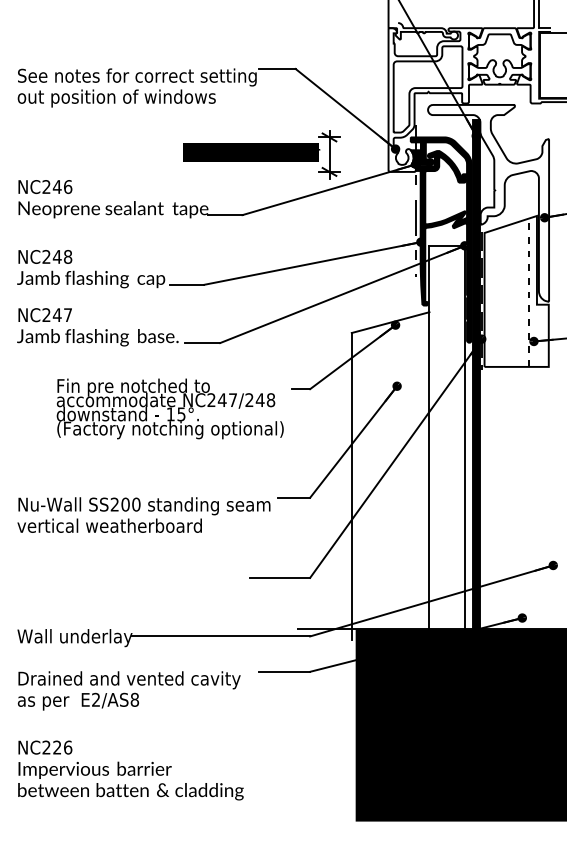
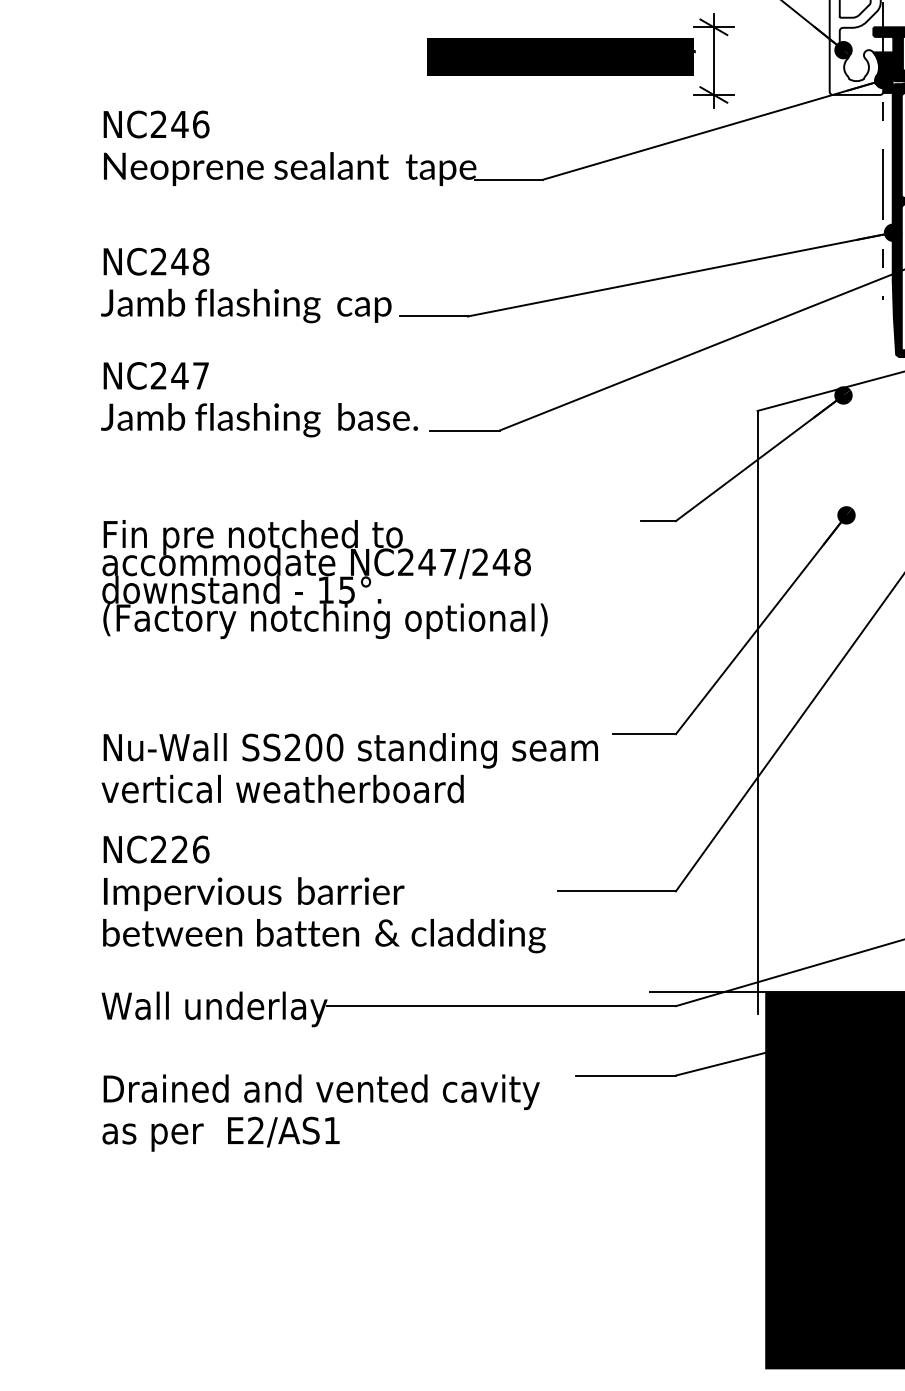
text: (169, 408) -> (323, 578), moved
text: (134, 699) -> (331, 1129), E2/AS8 -> E2/AS1
text: (130, 770) -> (323, 894), moved

